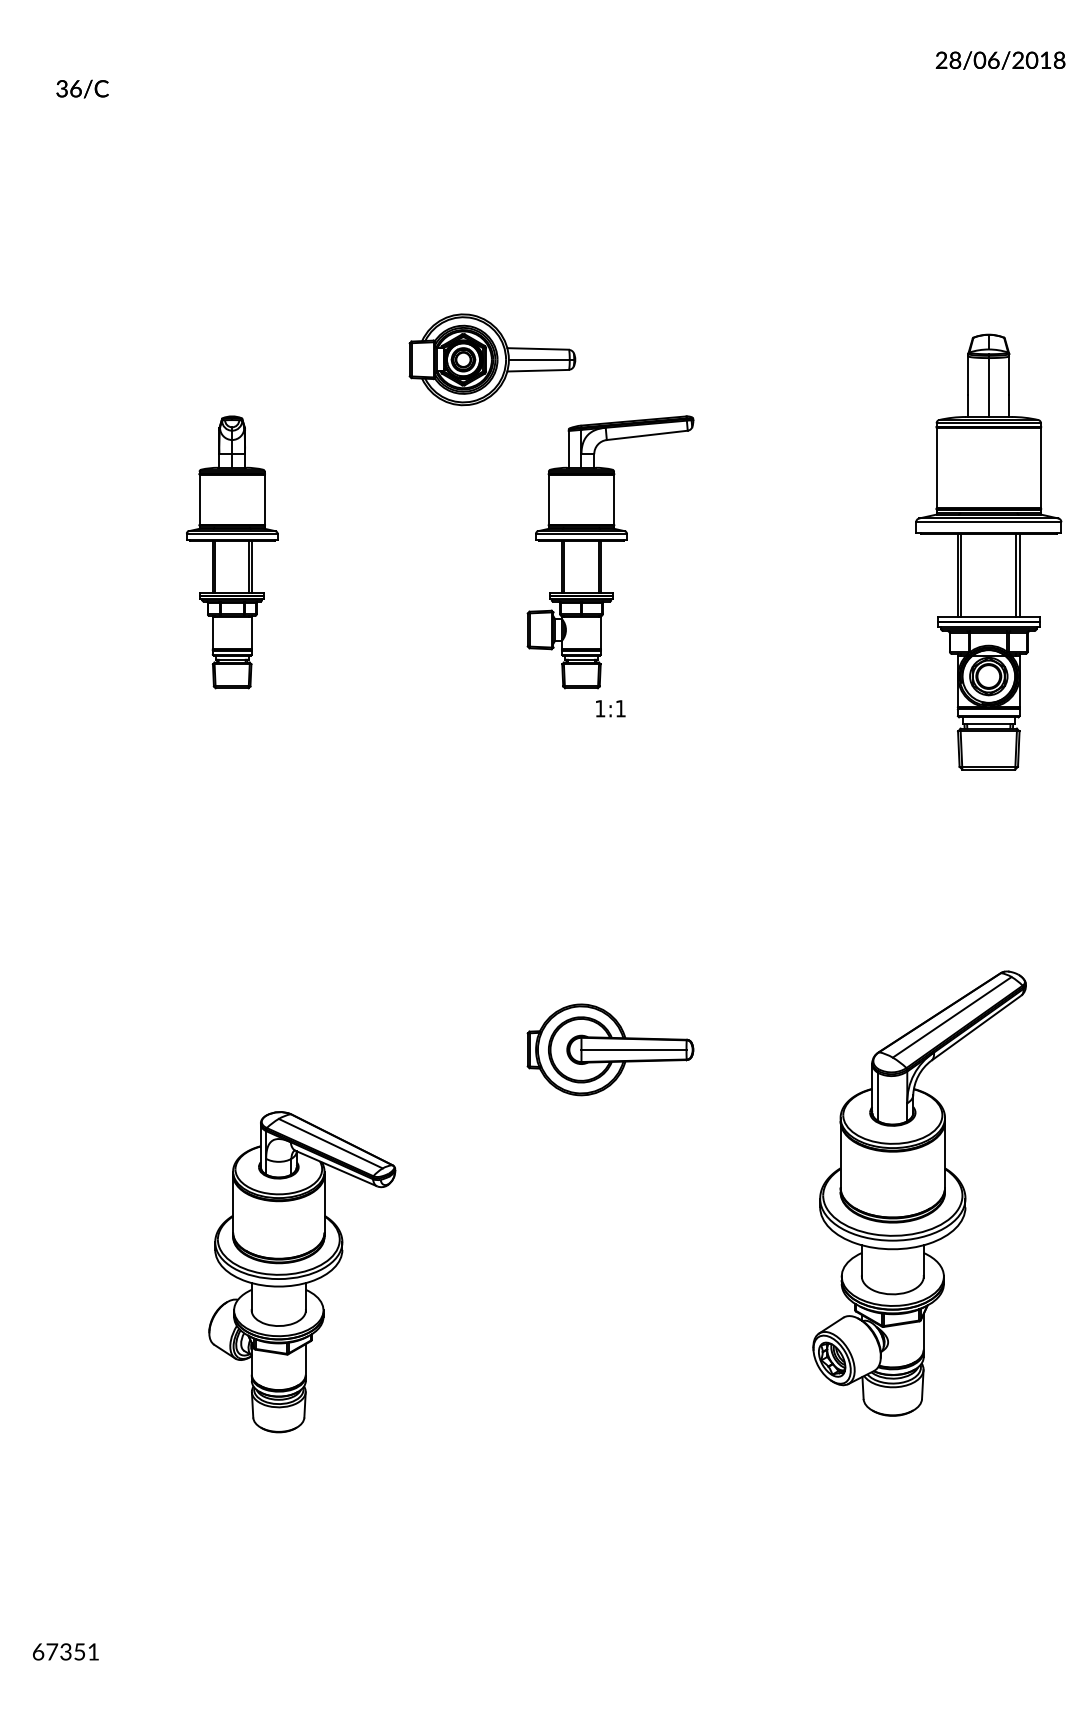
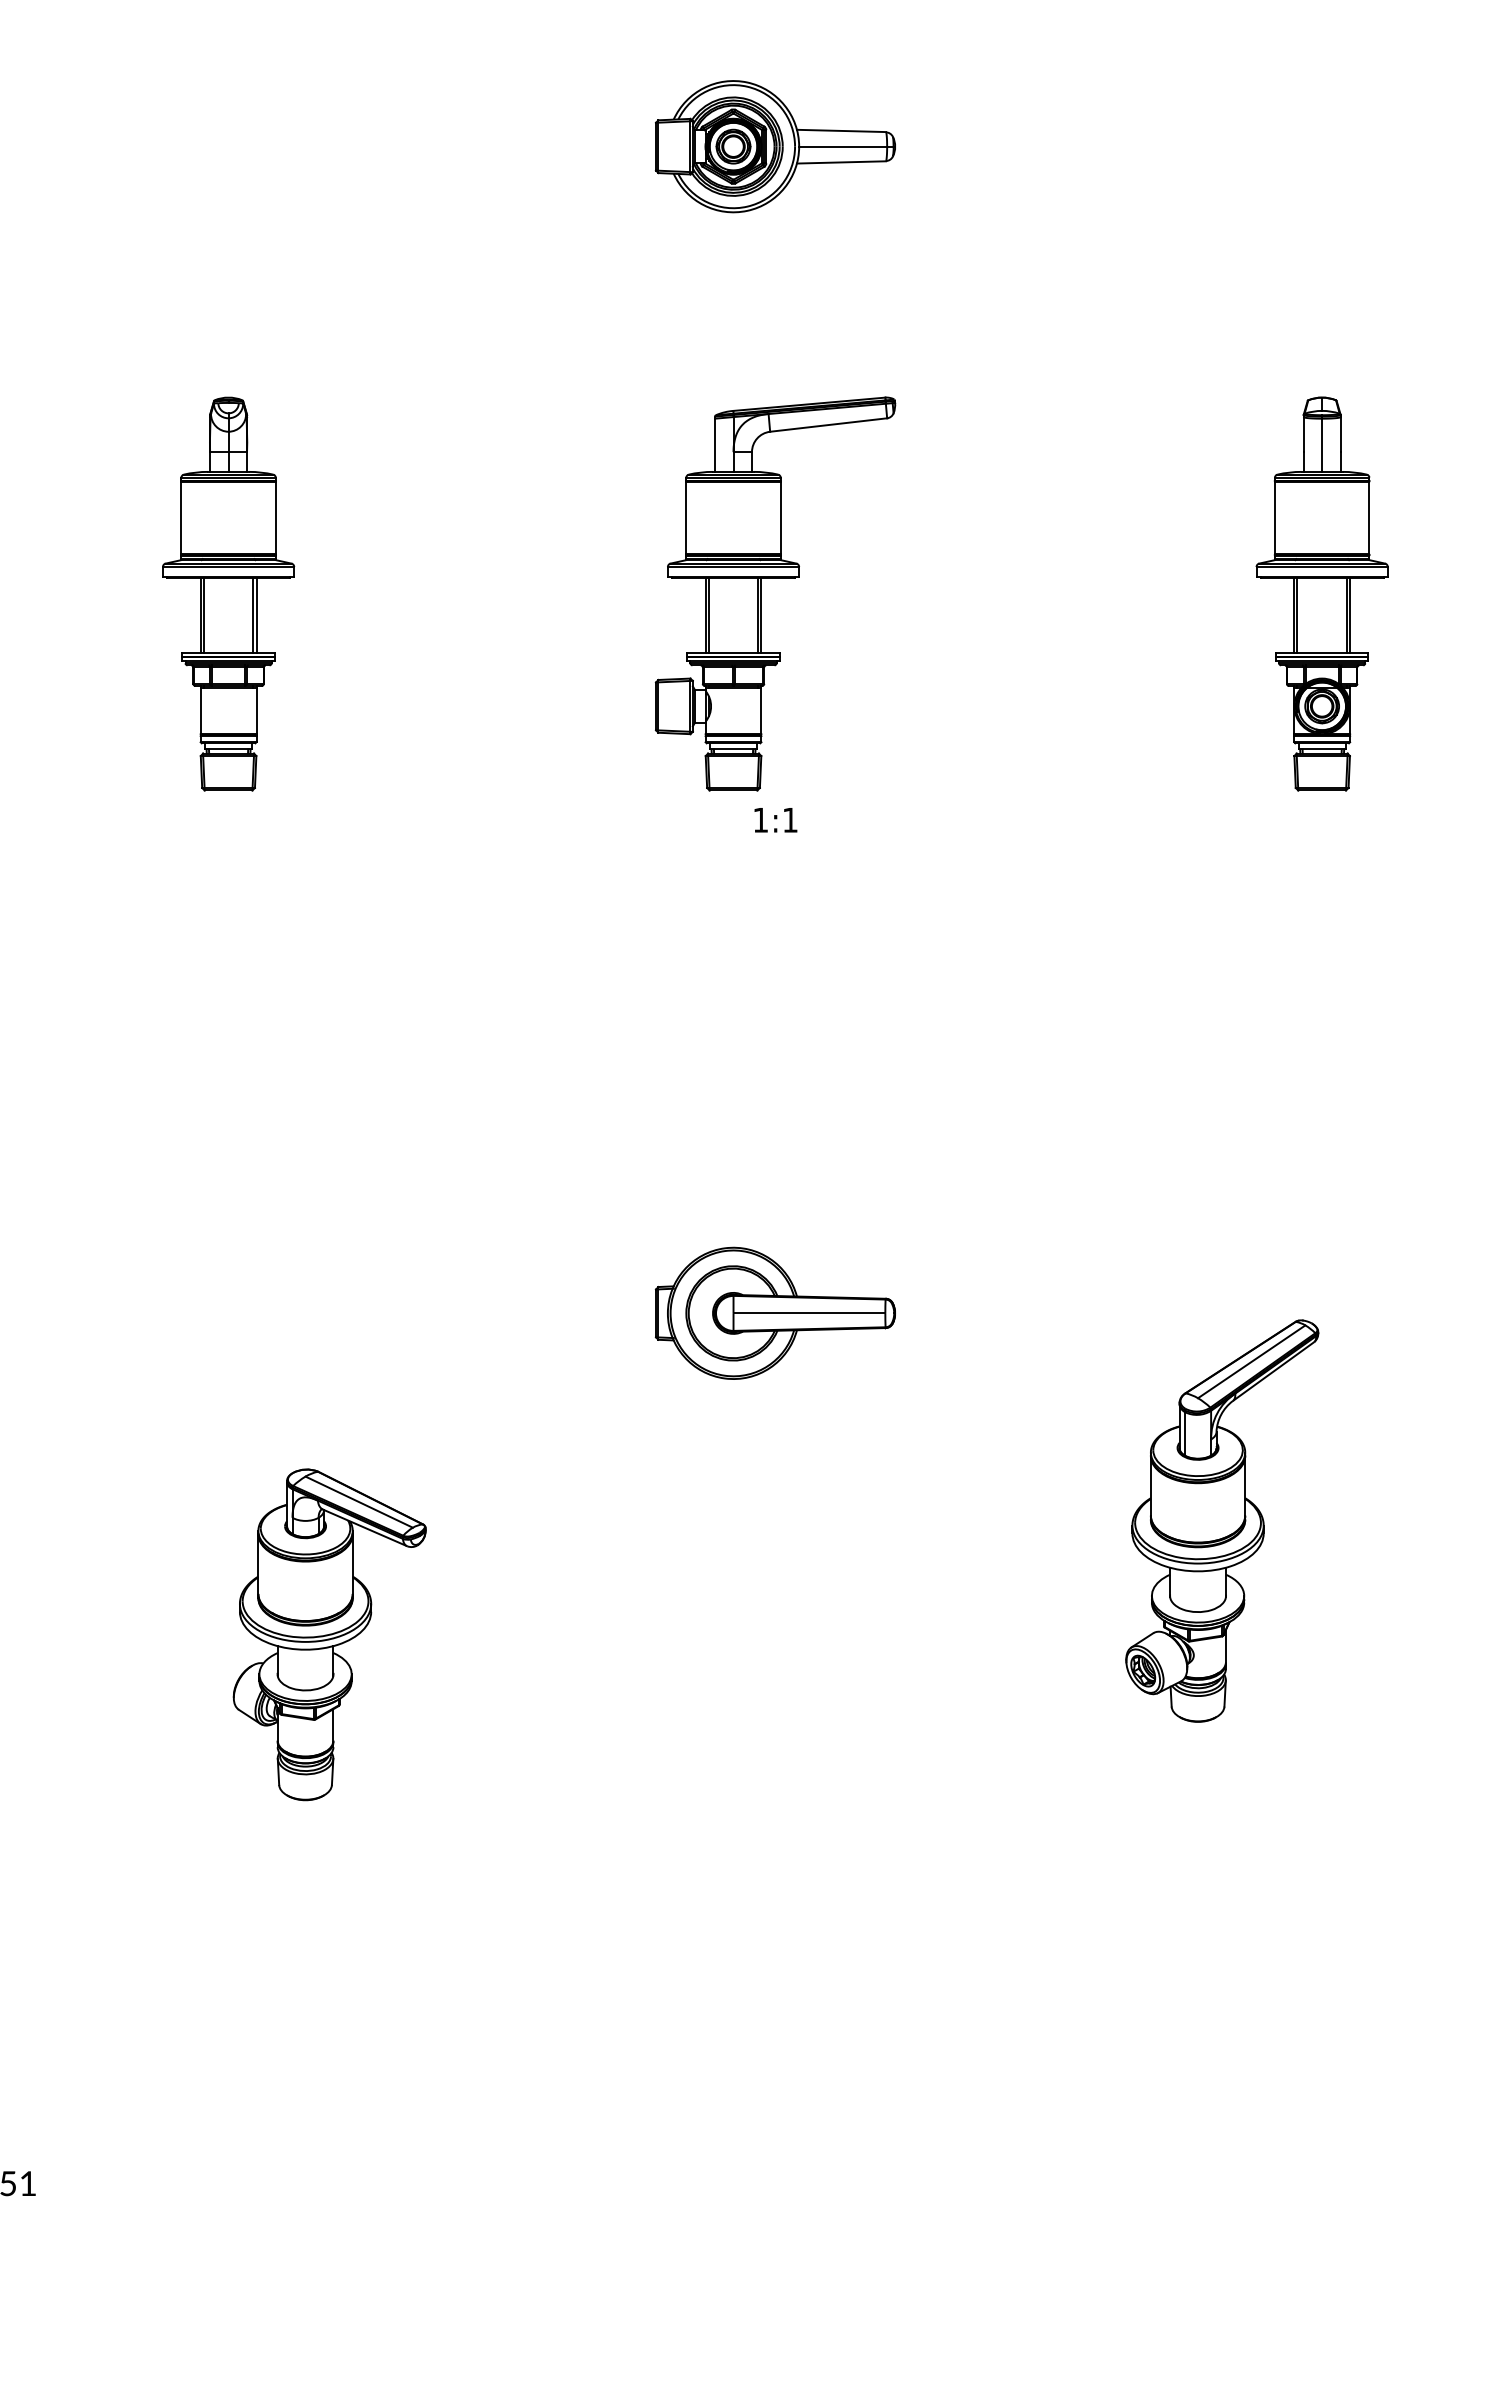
part: (492, 359) -> (775, 146), moved
part: (988, 552) -> (1321, 594), size x0.62
part: (919, 1193) -> (1222, 1520), size x0.62
part: (301, 1272) -> (328, 1635), size x0.71

